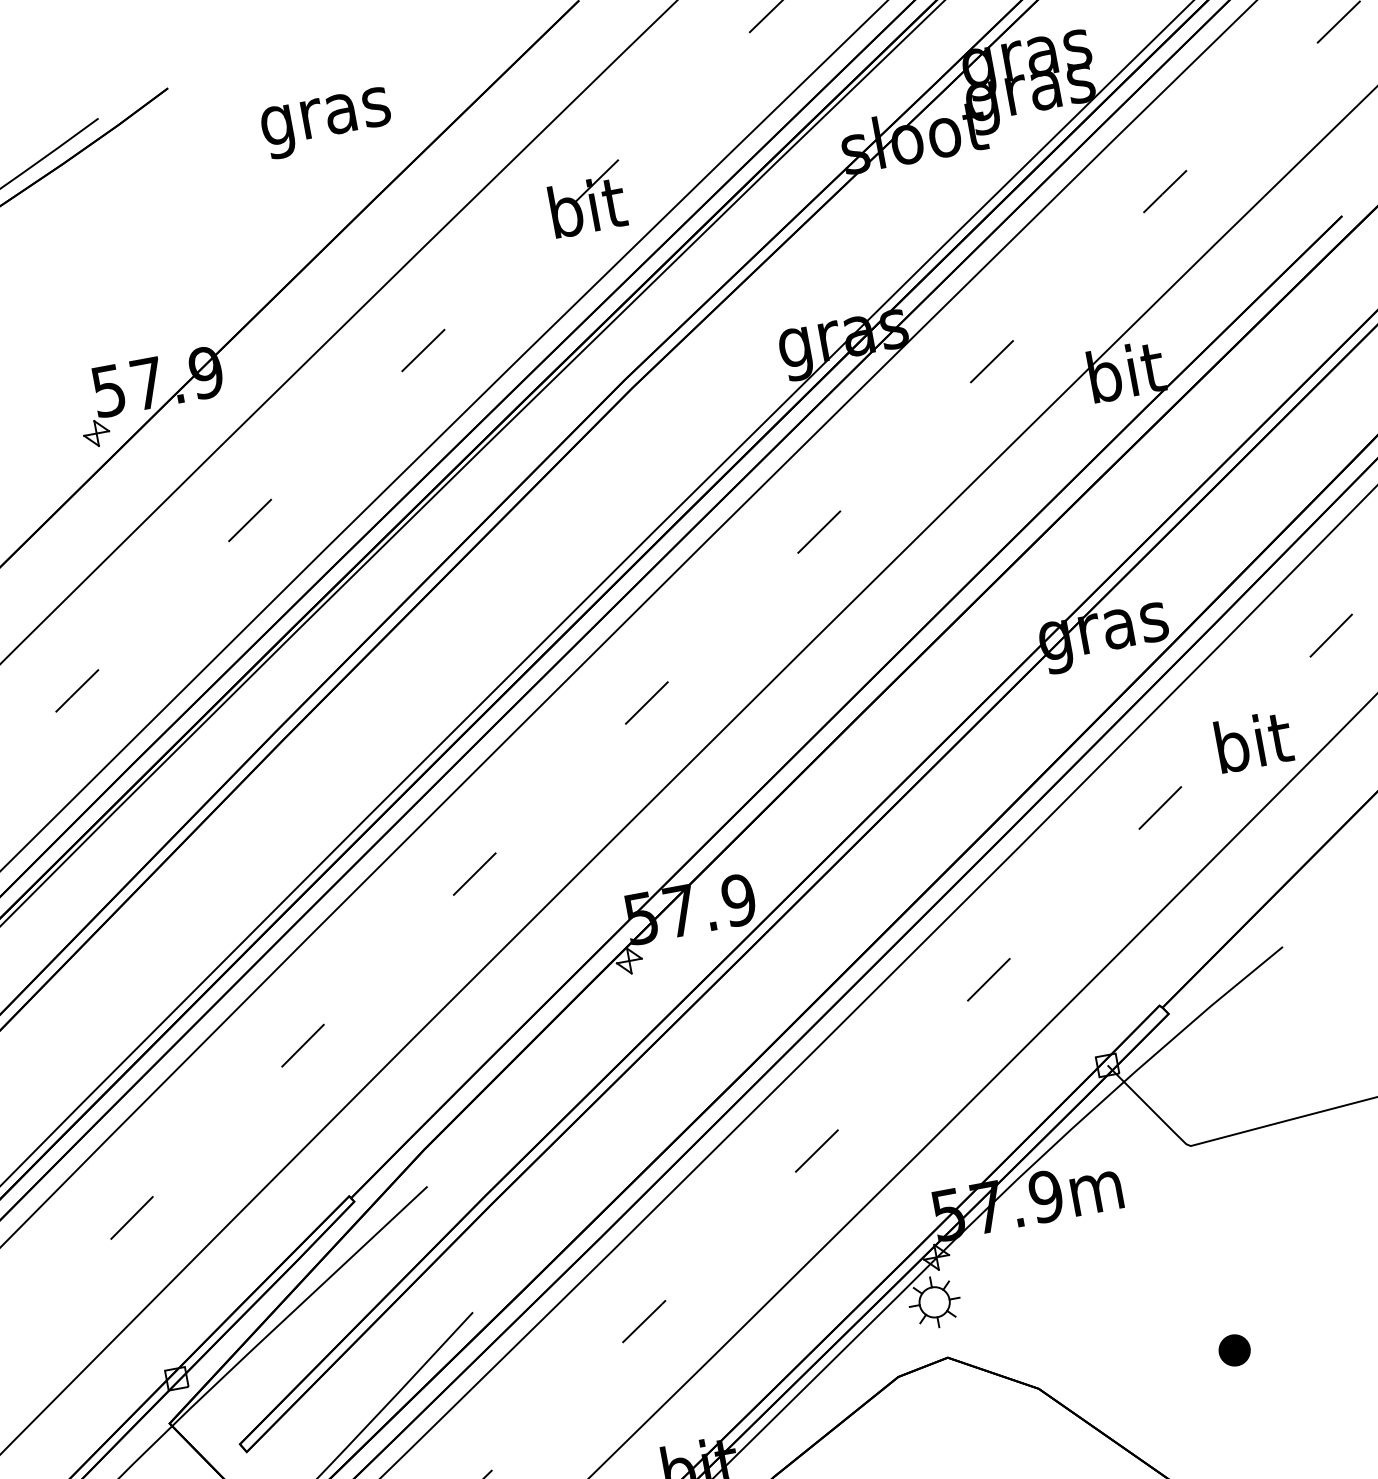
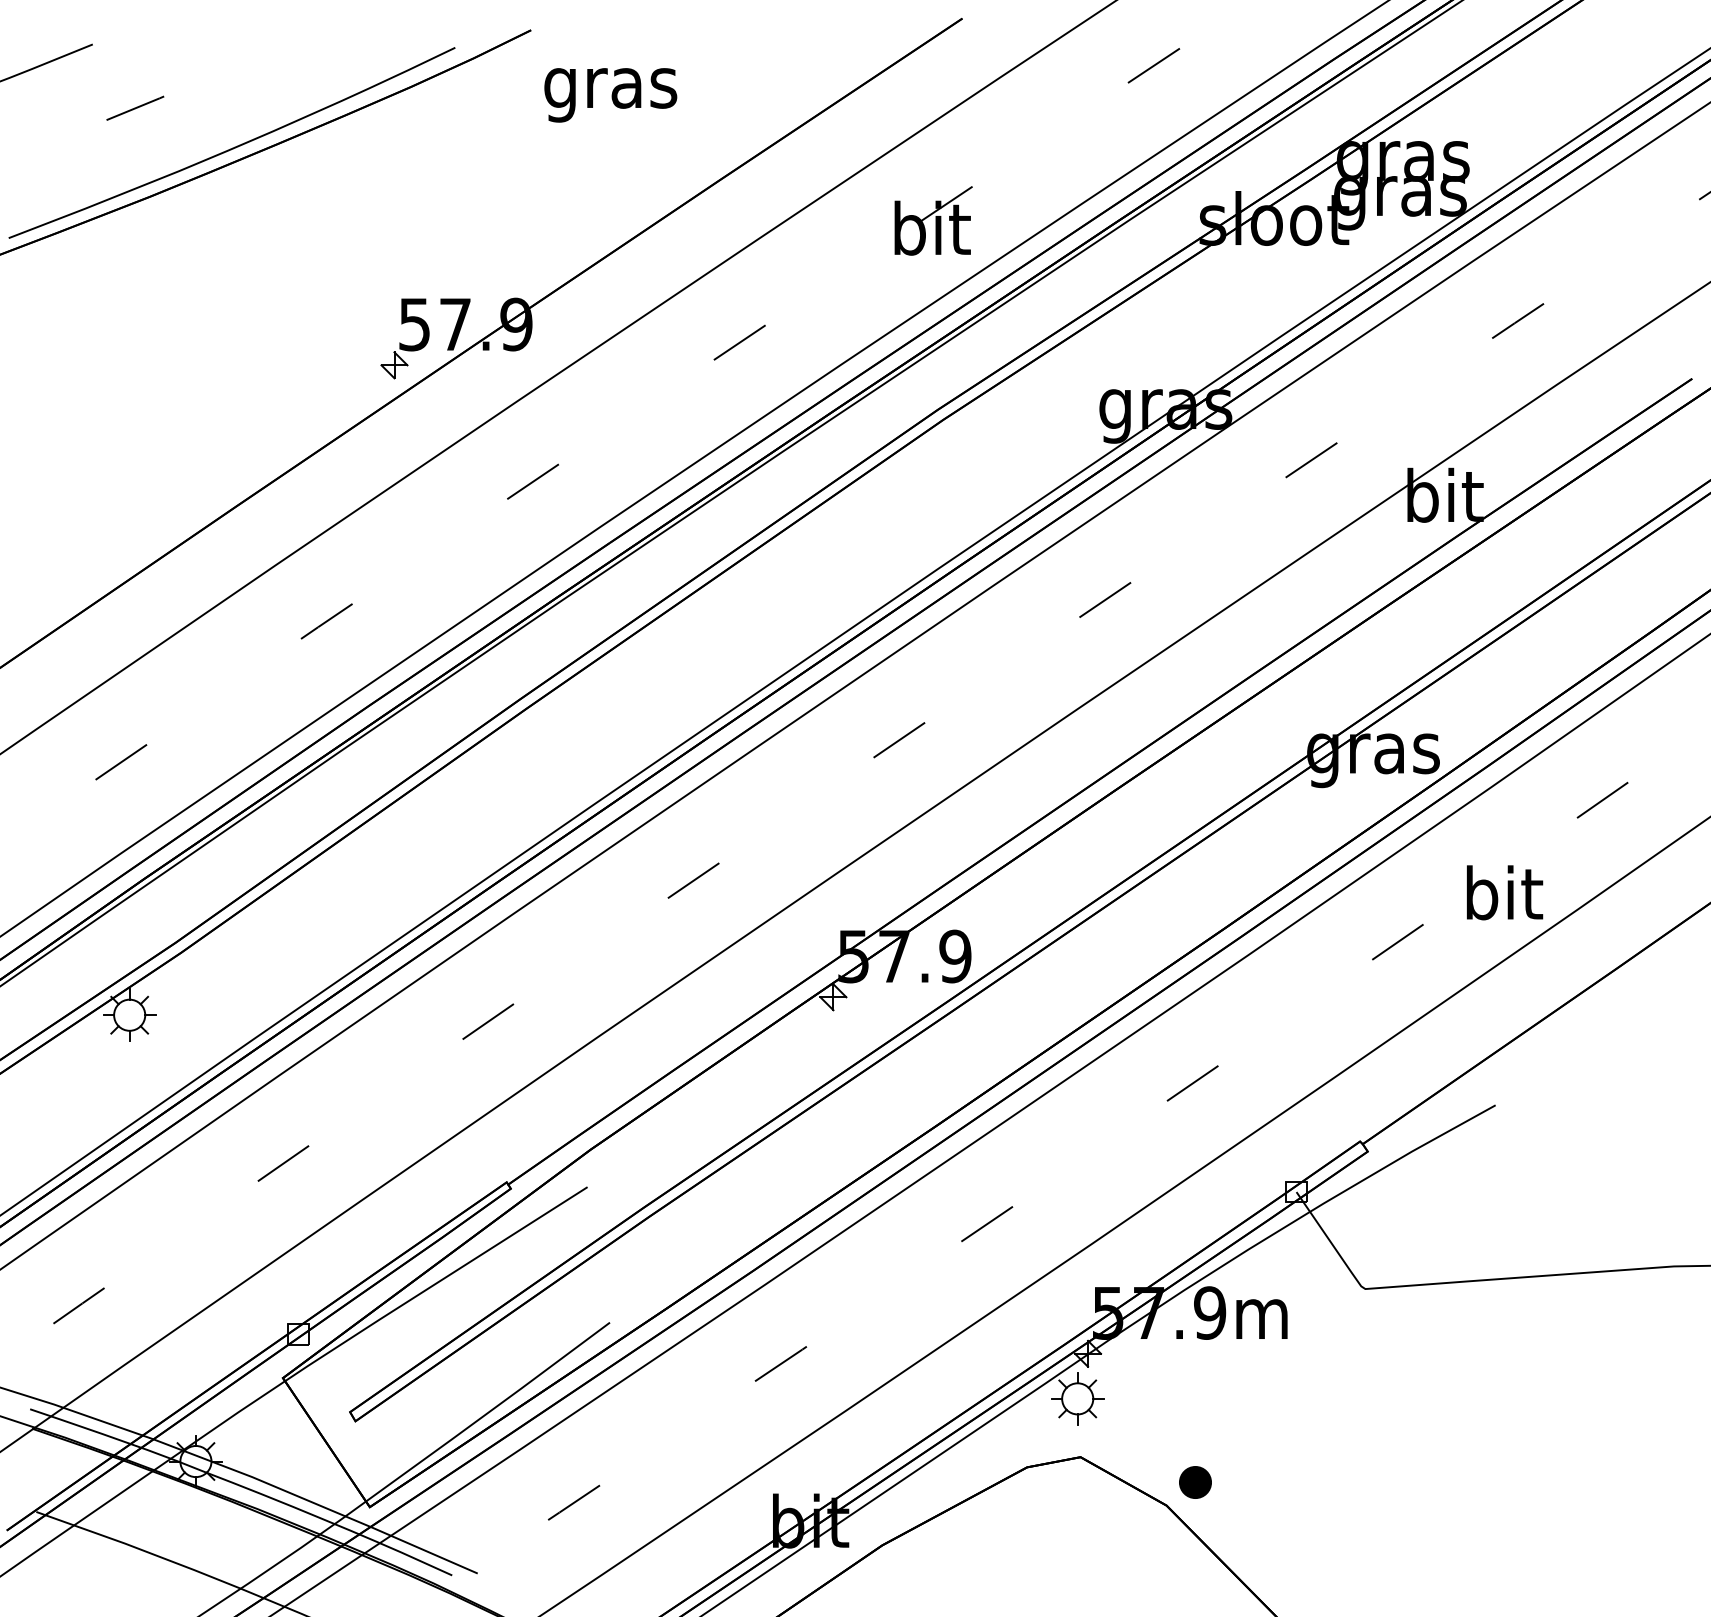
text: (326, 123) -> (610, 95), moved
part: (1234, 1350) -> (1195, 1482), moved

